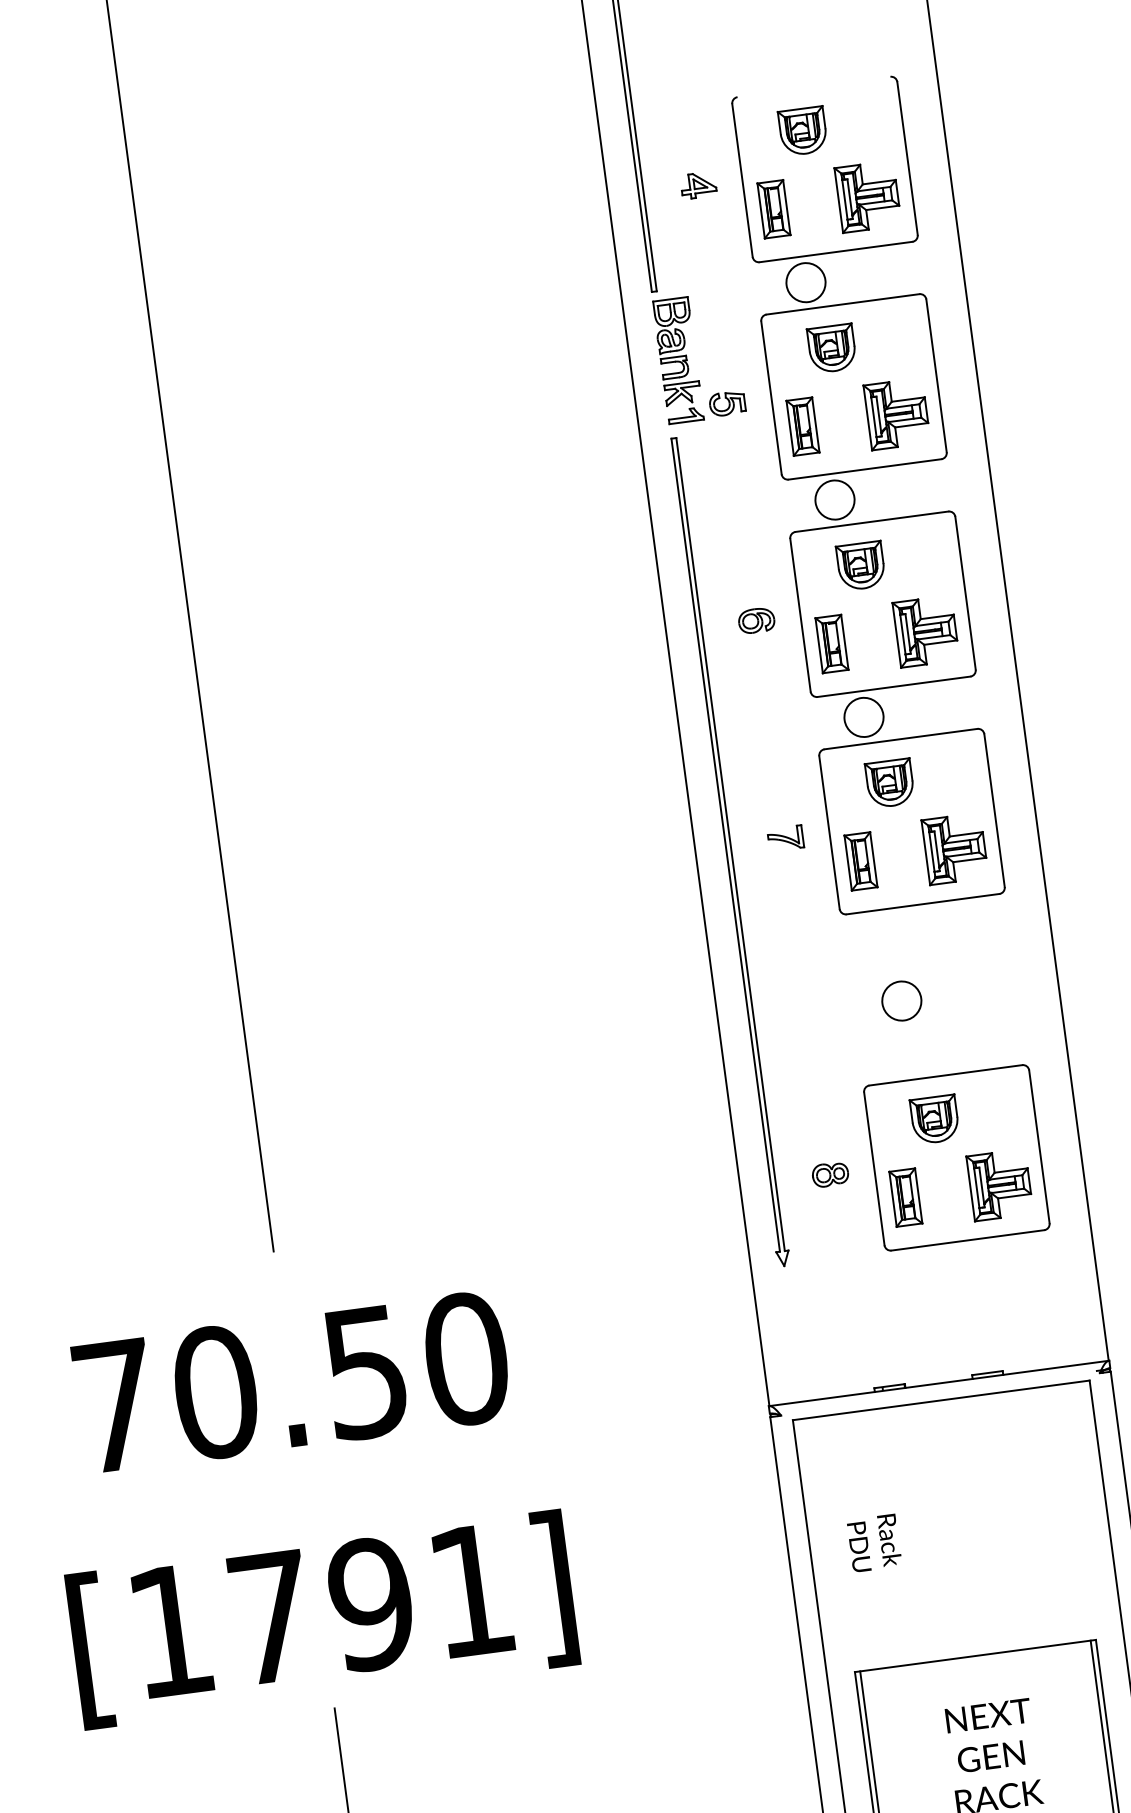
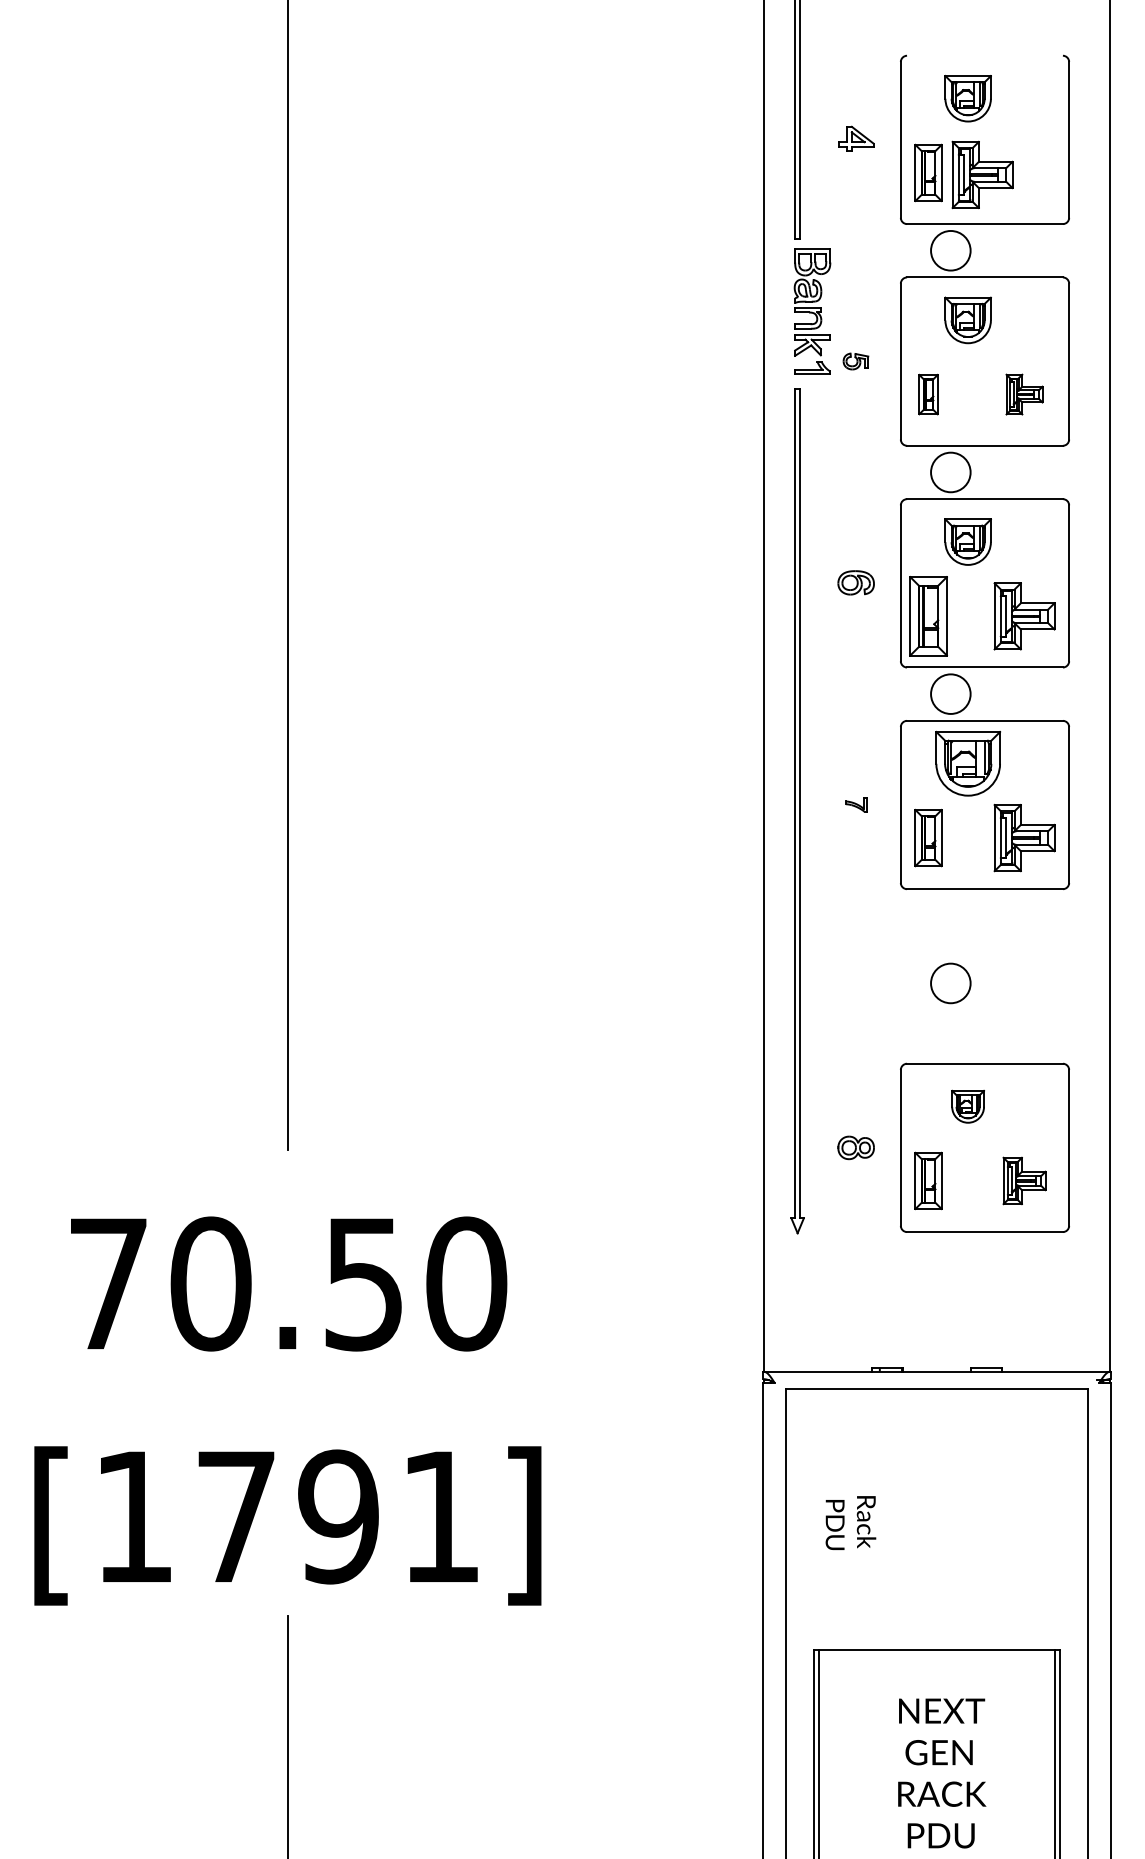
part: (867, 196) -> (982, 174), moved
part: (727, 403) -> (855, 361), size x0.7
part: (897, 413) -> (1024, 394), size x0.6
part: (802, 426) -> (928, 394), size x0.7
part: (831, 644) -> (928, 616), size x1.4
part: (889, 783) -> (967, 763), size x1.4
part: (785, 837) -> (856, 804), size x0.6
part: (934, 1119) -> (967, 1106), size x0.7
part: (999, 1184) -> (1024, 1180), size x0.7

